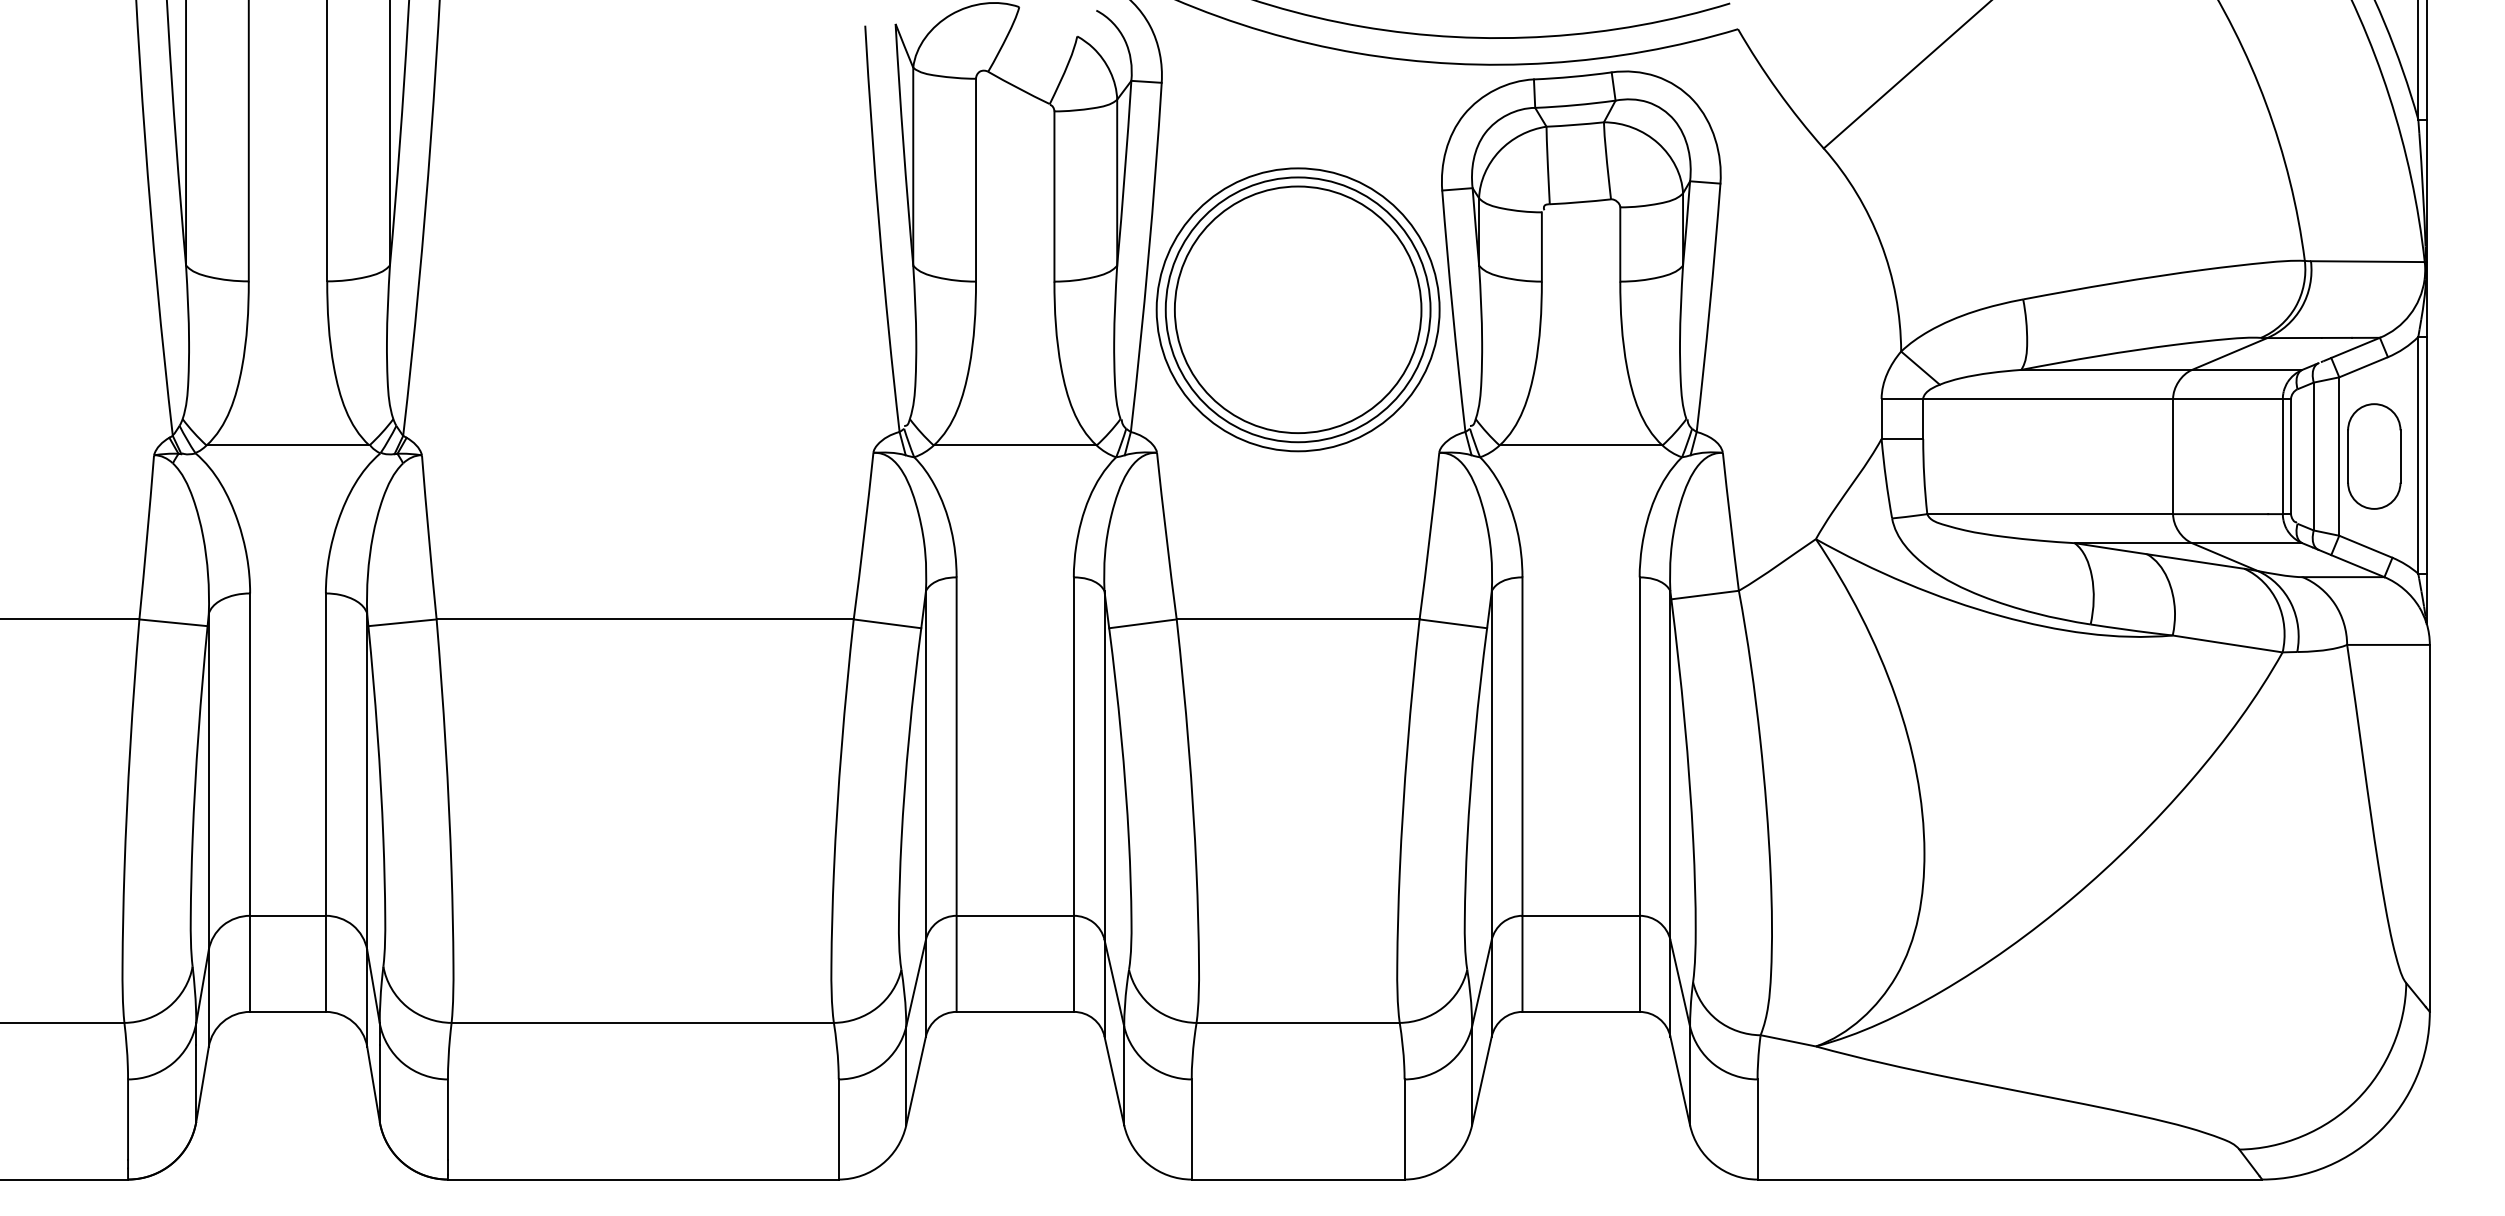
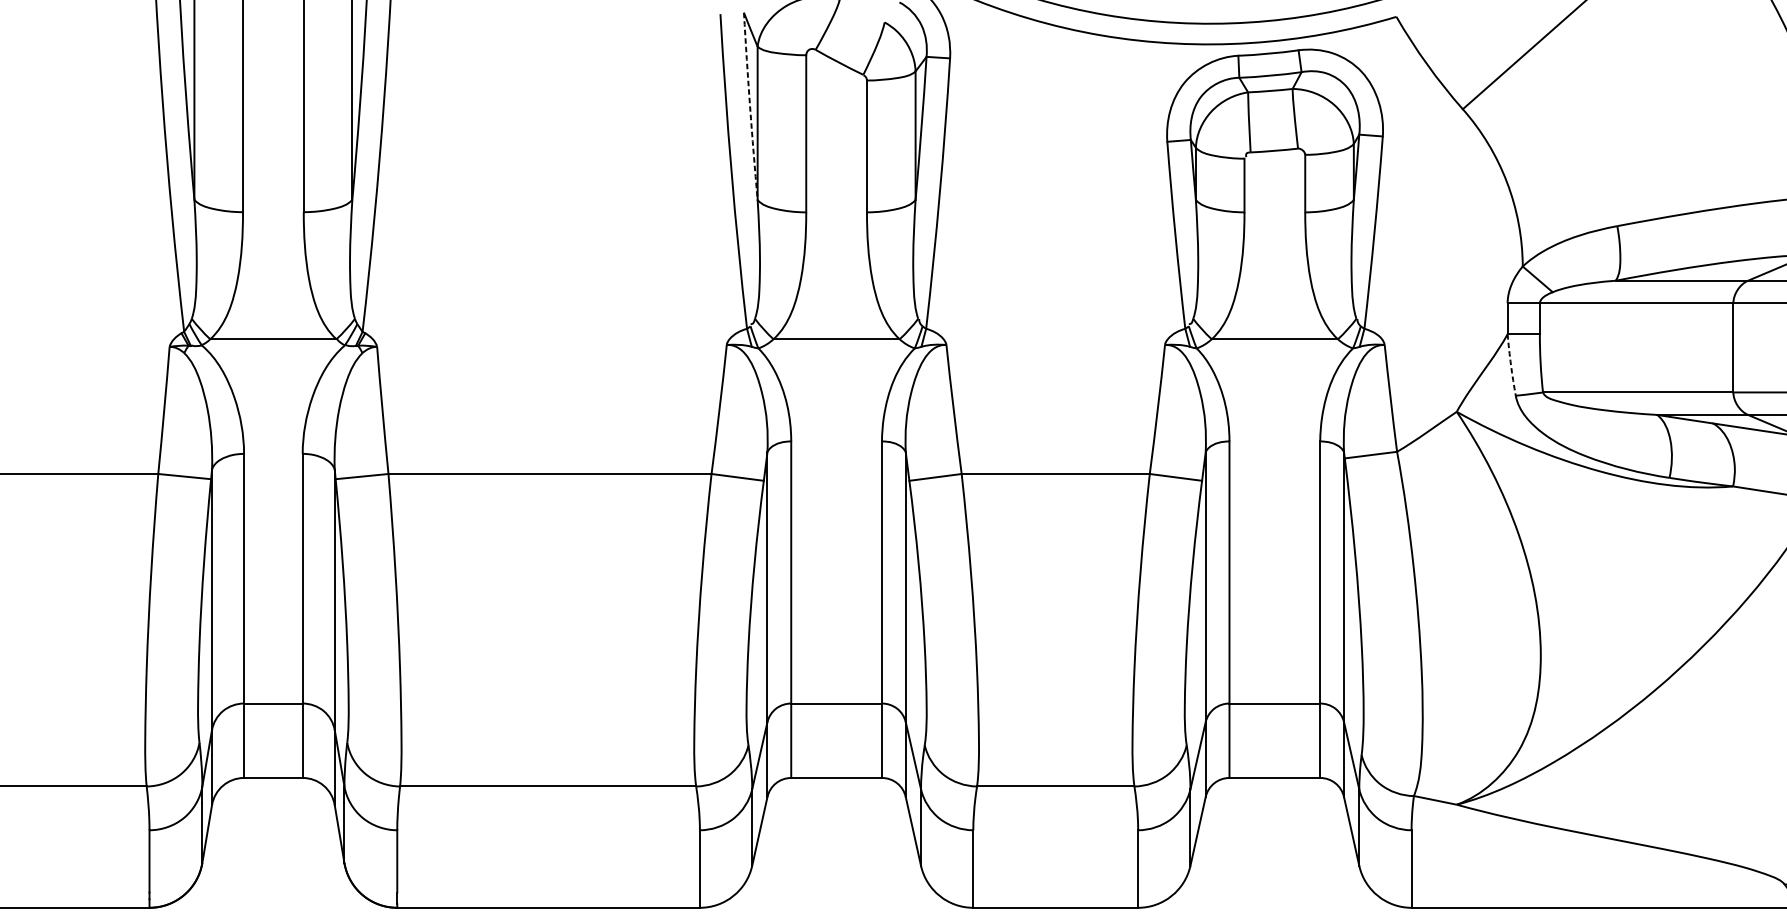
arc: (903, 144) -> (750, 106), solid -> dashed
part: (1297, 309) -> (1055, 233), removed
arc: (1885, 478) -> (1510, 364), solid -> dashed

